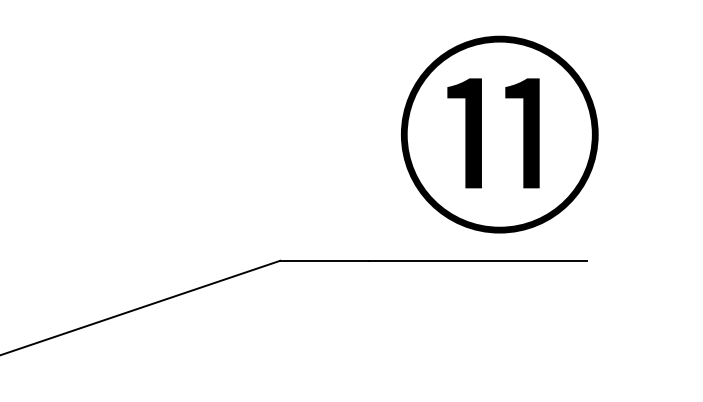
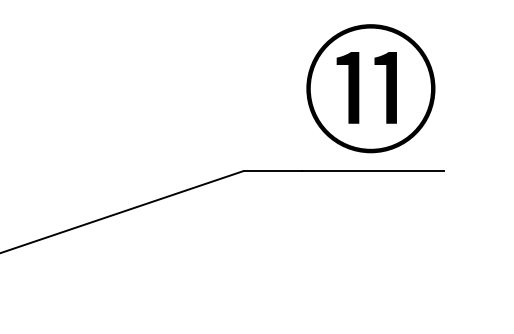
text: (499, 134) -> (370, 88), moved

